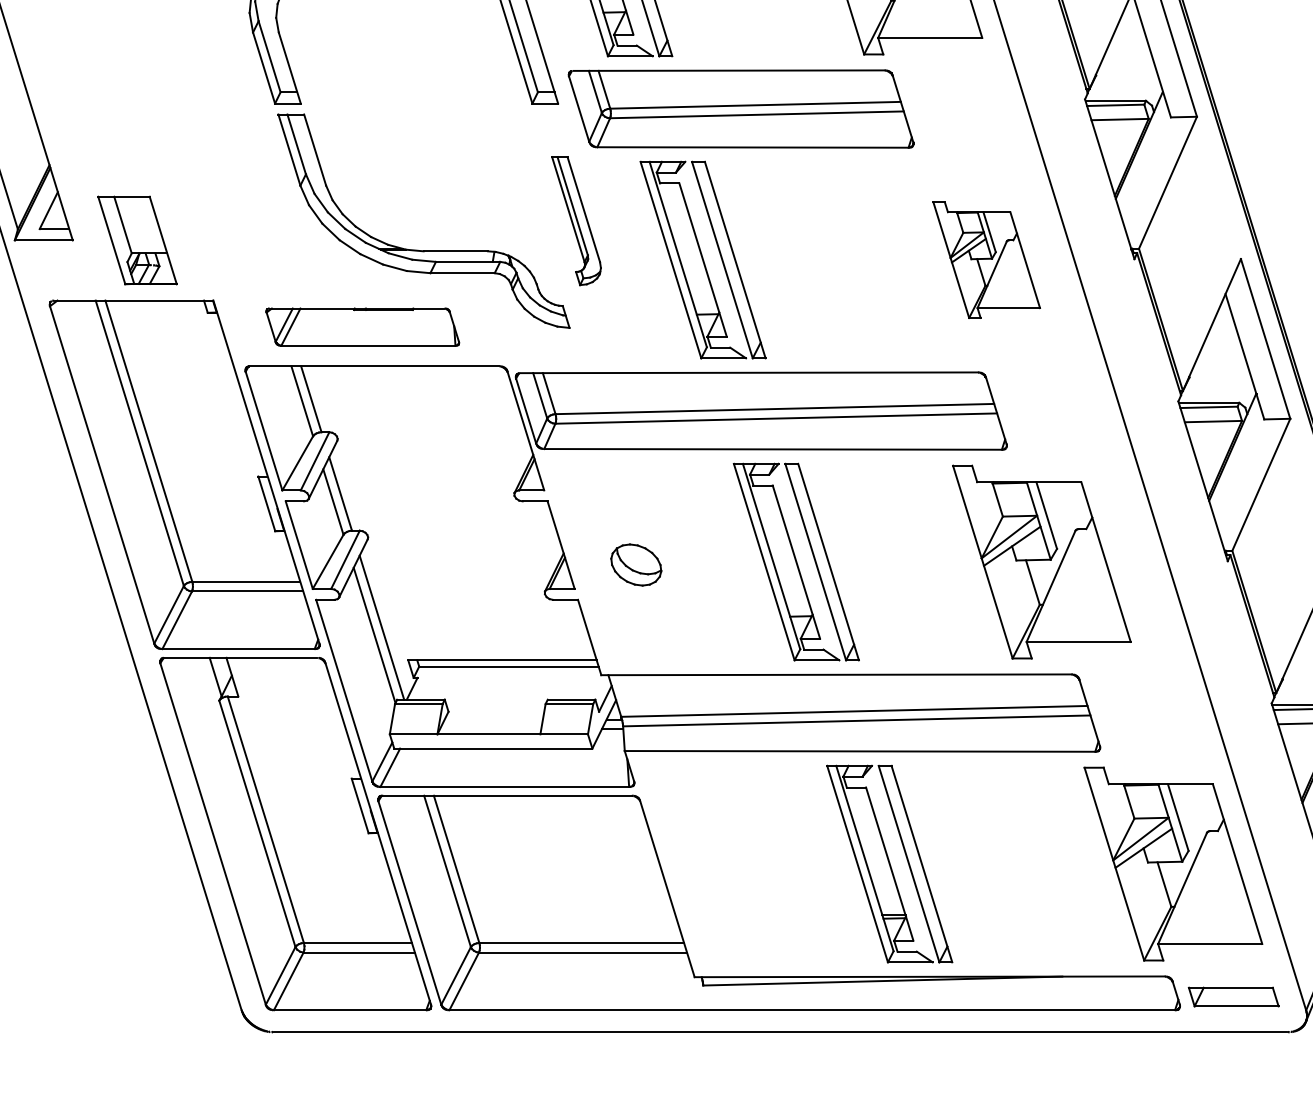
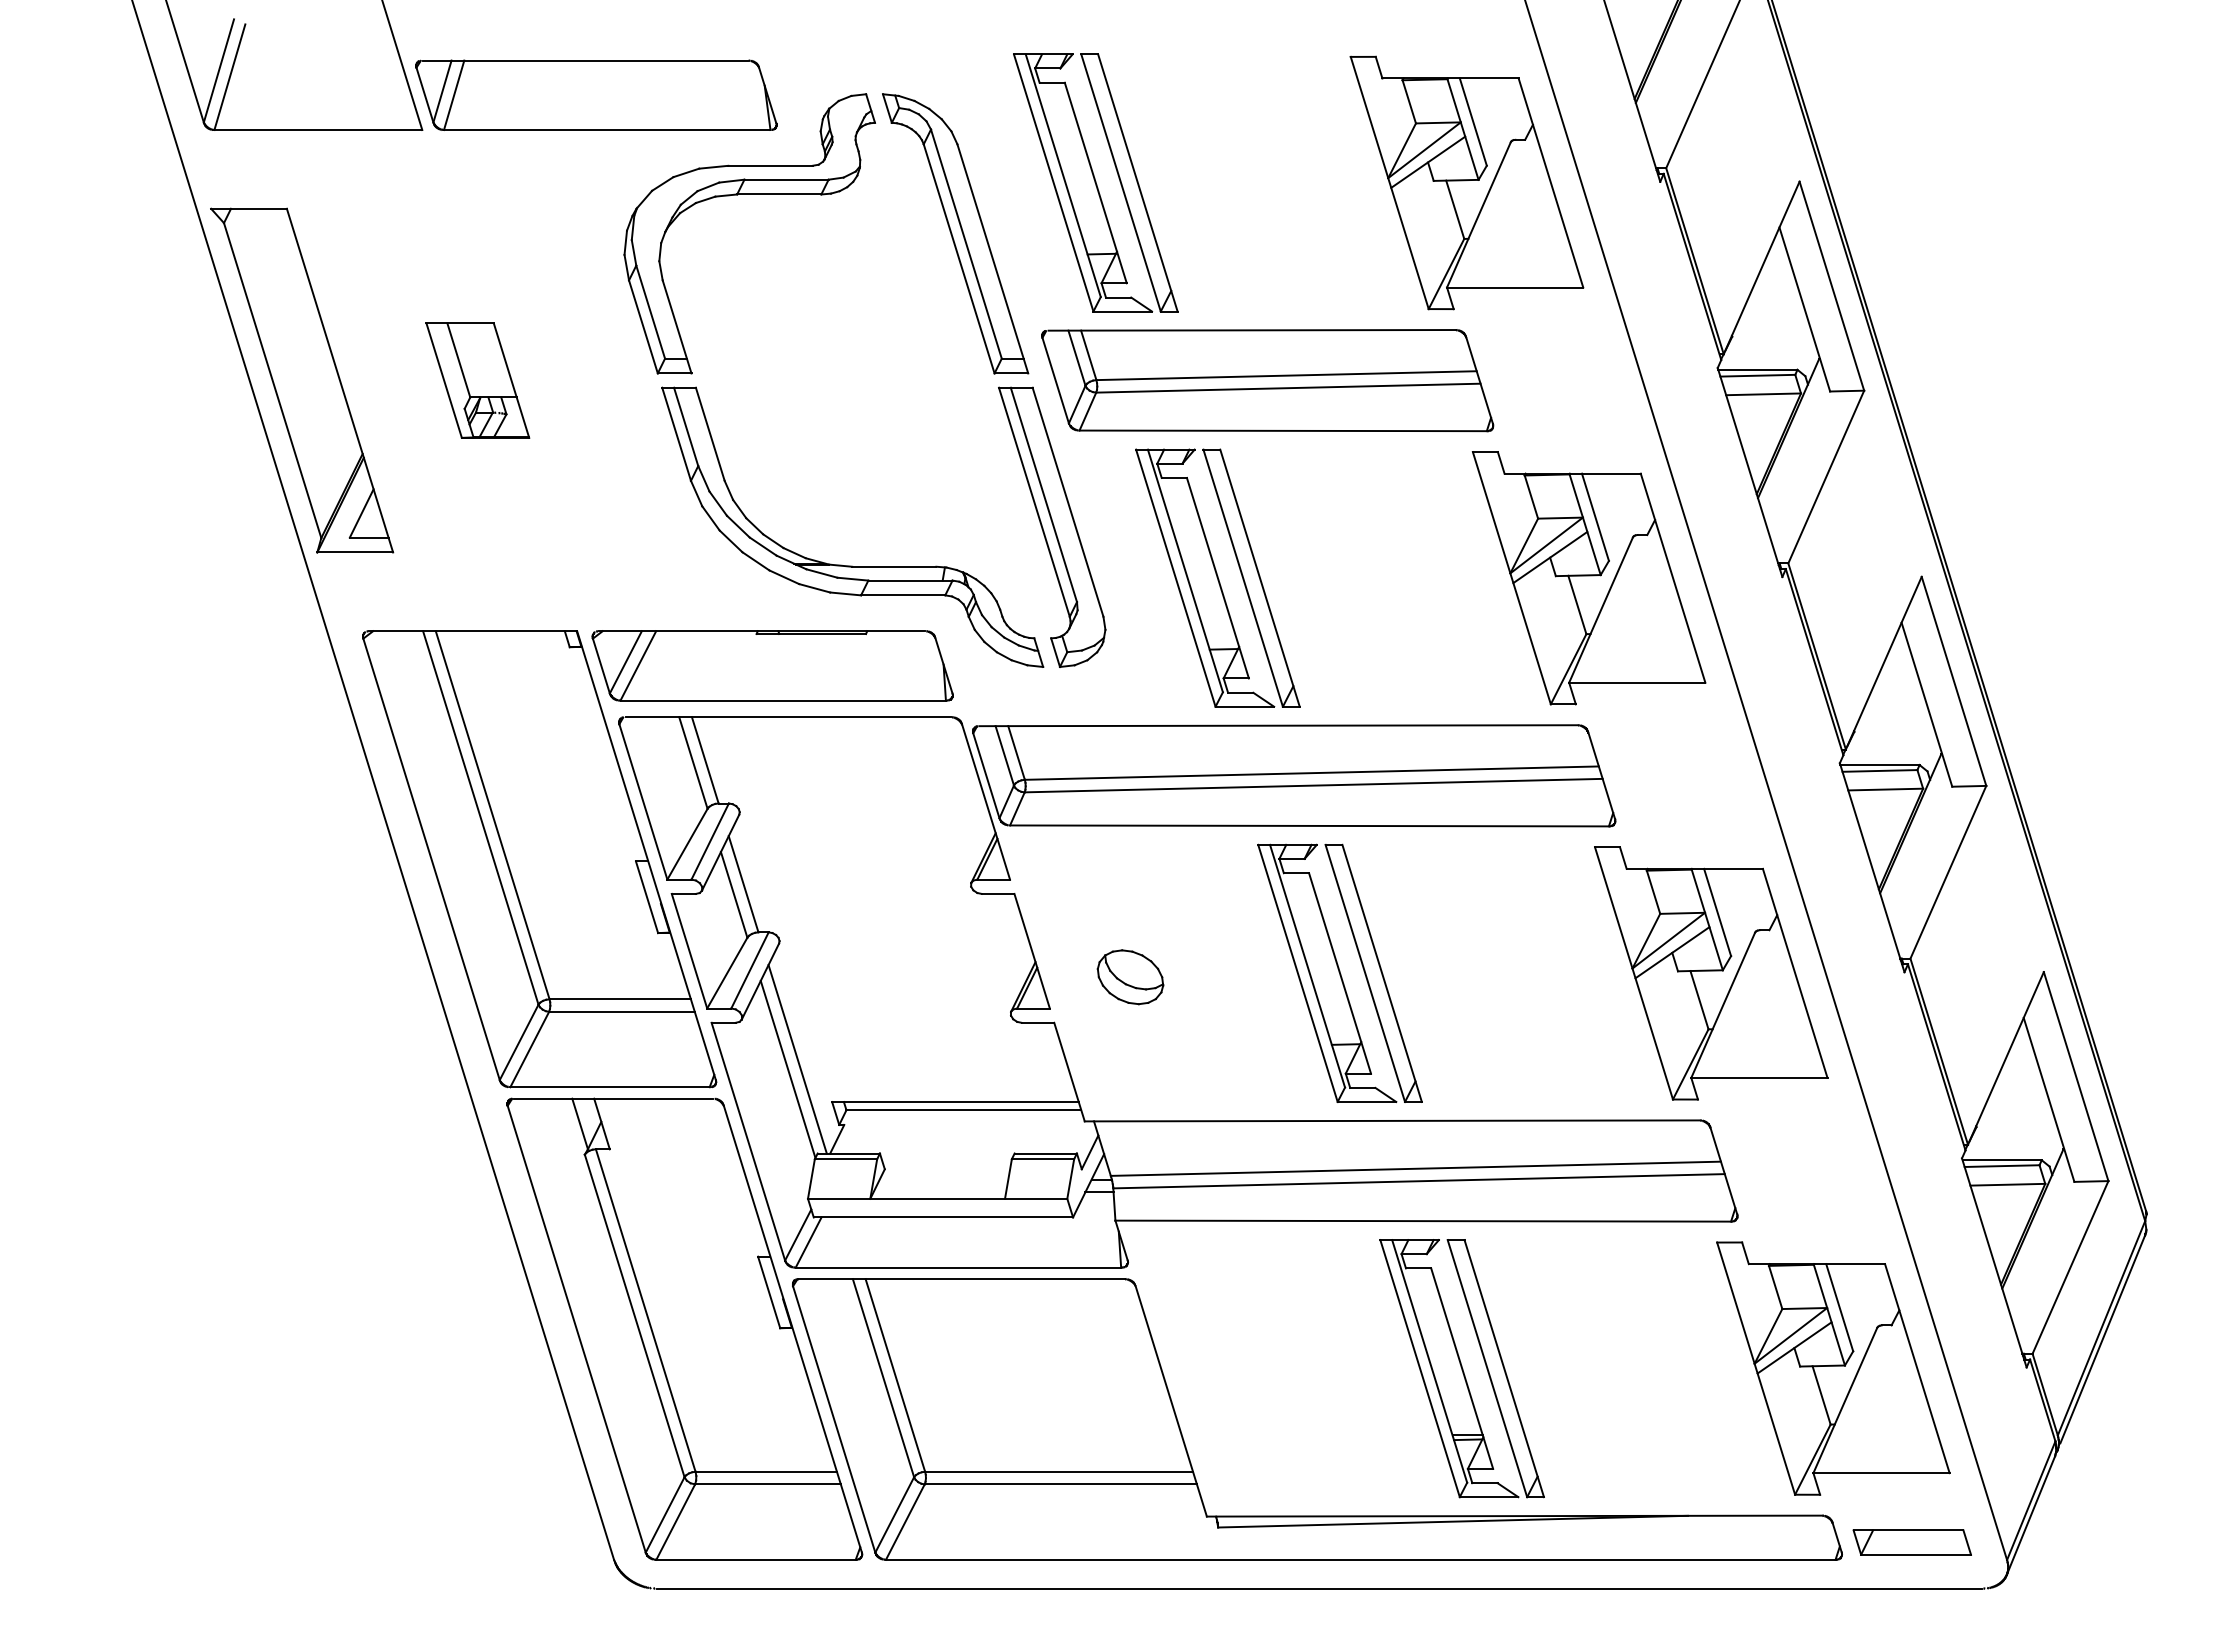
part: (576, 220) -> (1052, 526), size x1.67
part: (137, 240) -> (477, 380), moved
part: (986, 260) -> (1588, 578), size x1.67
part: (362, 326) -> (772, 665), size x1.43
part: (1042, 562) -> (1711, 973), moved

